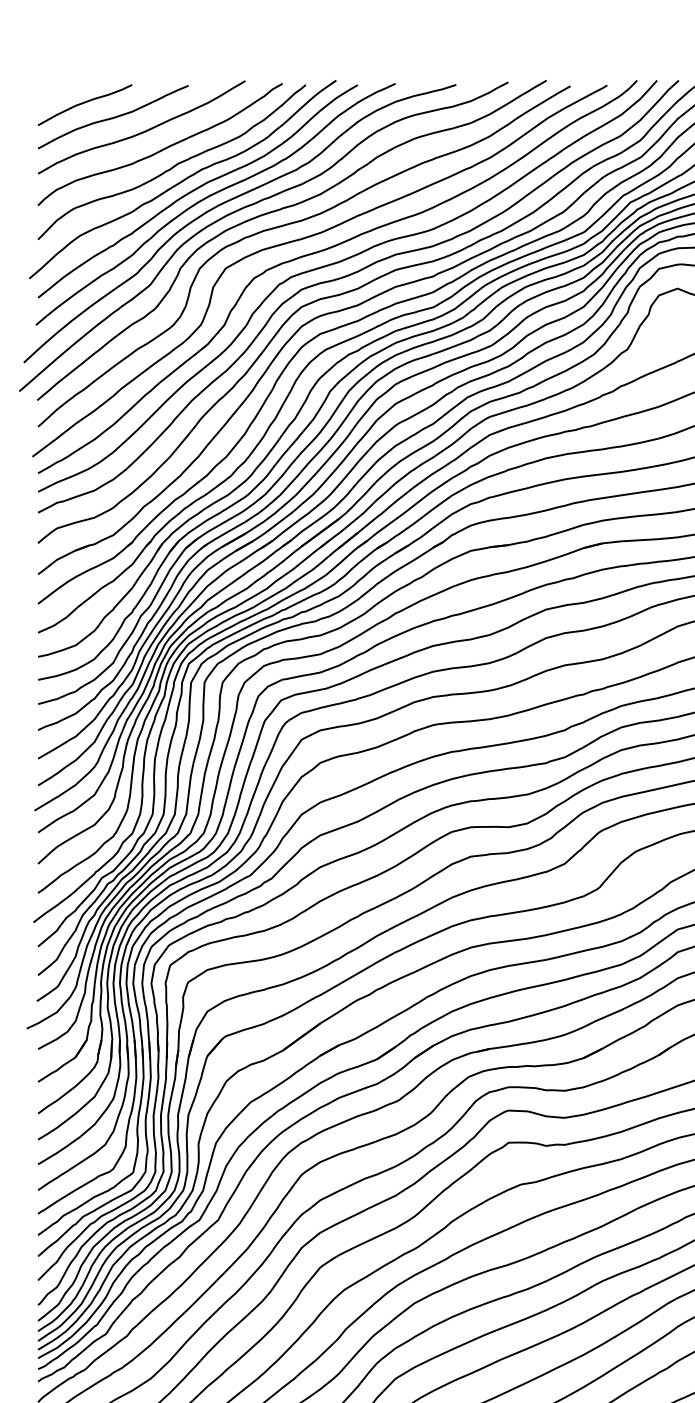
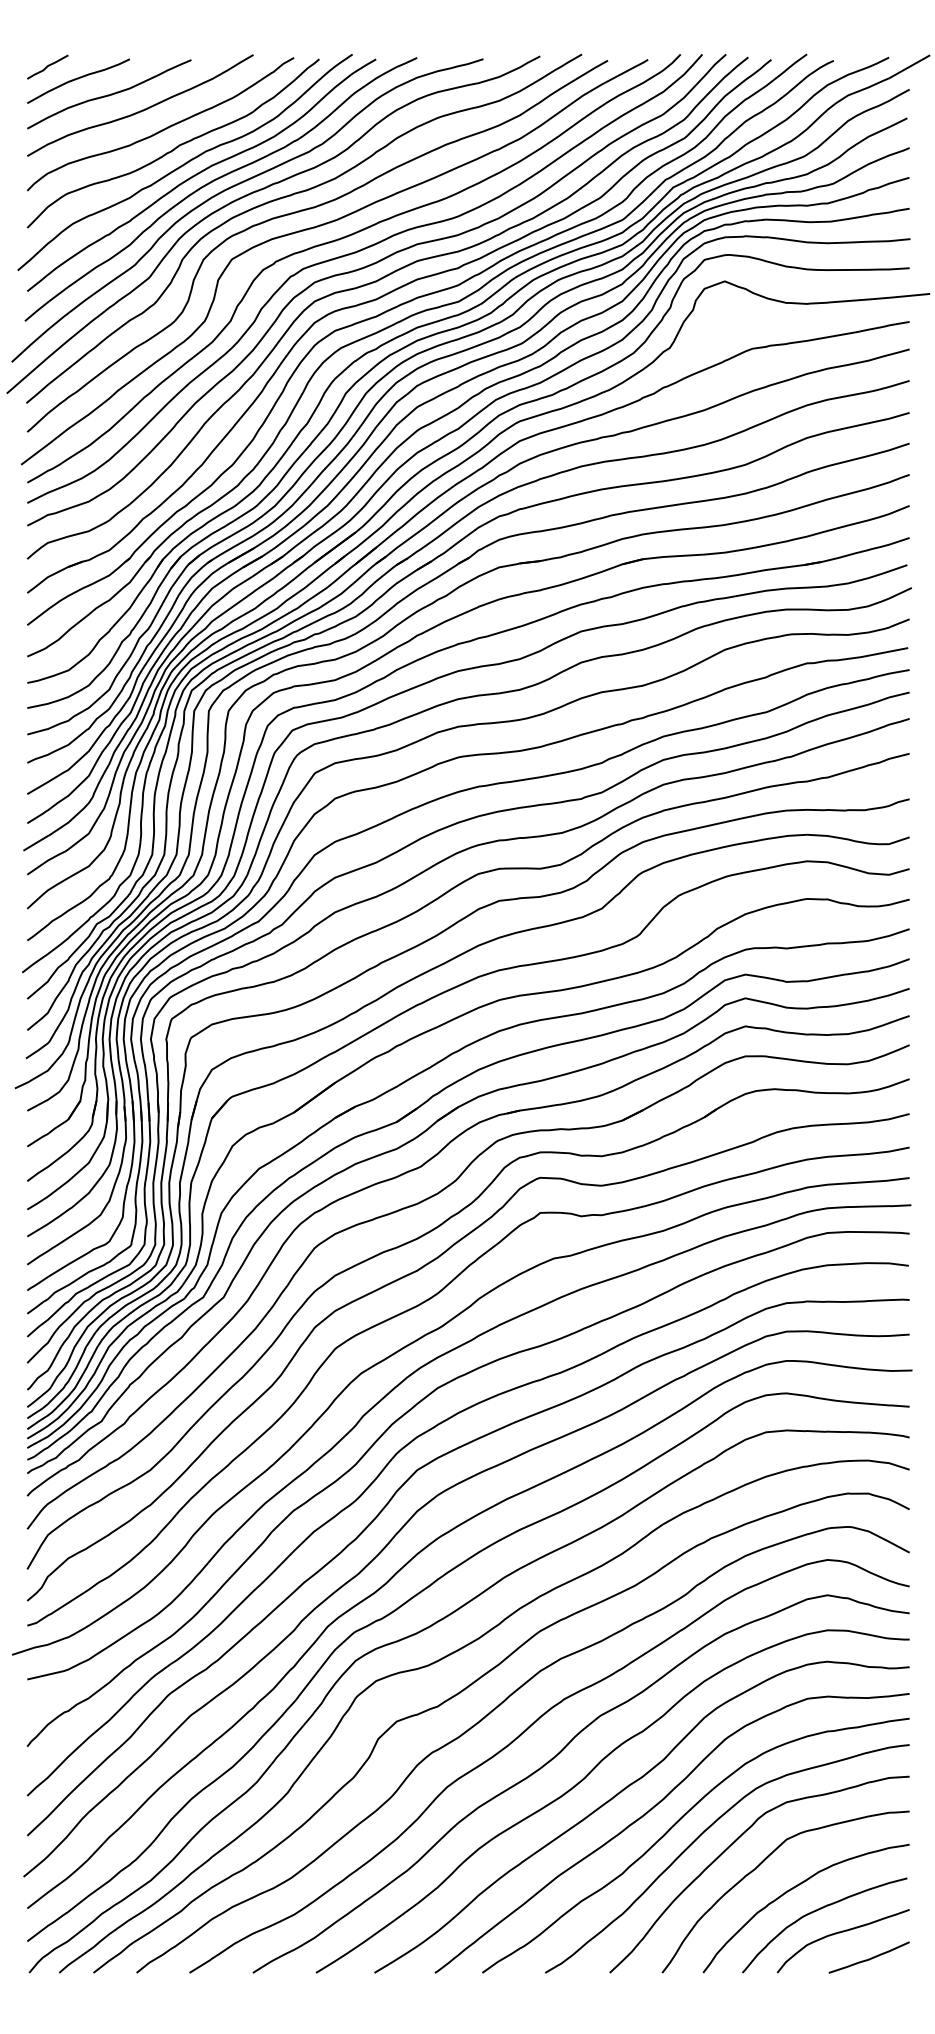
curve: (56, 91) -> (47, 66), added

